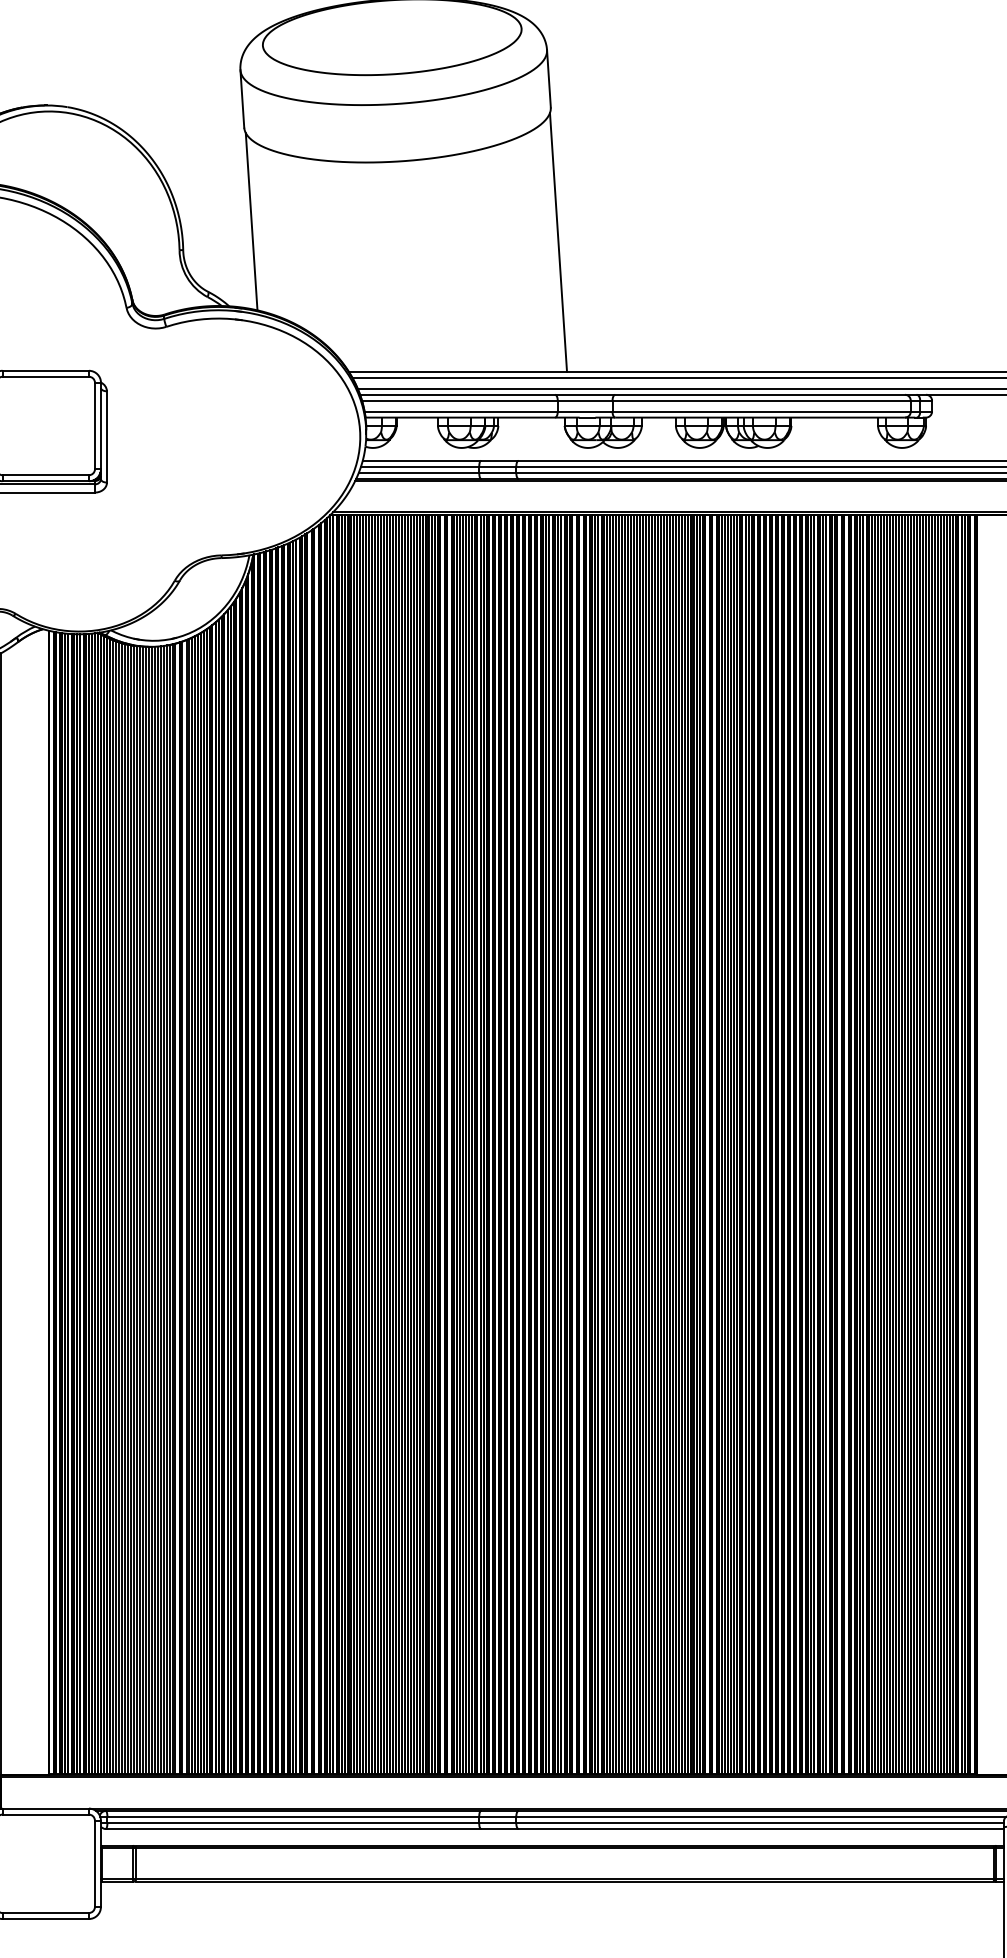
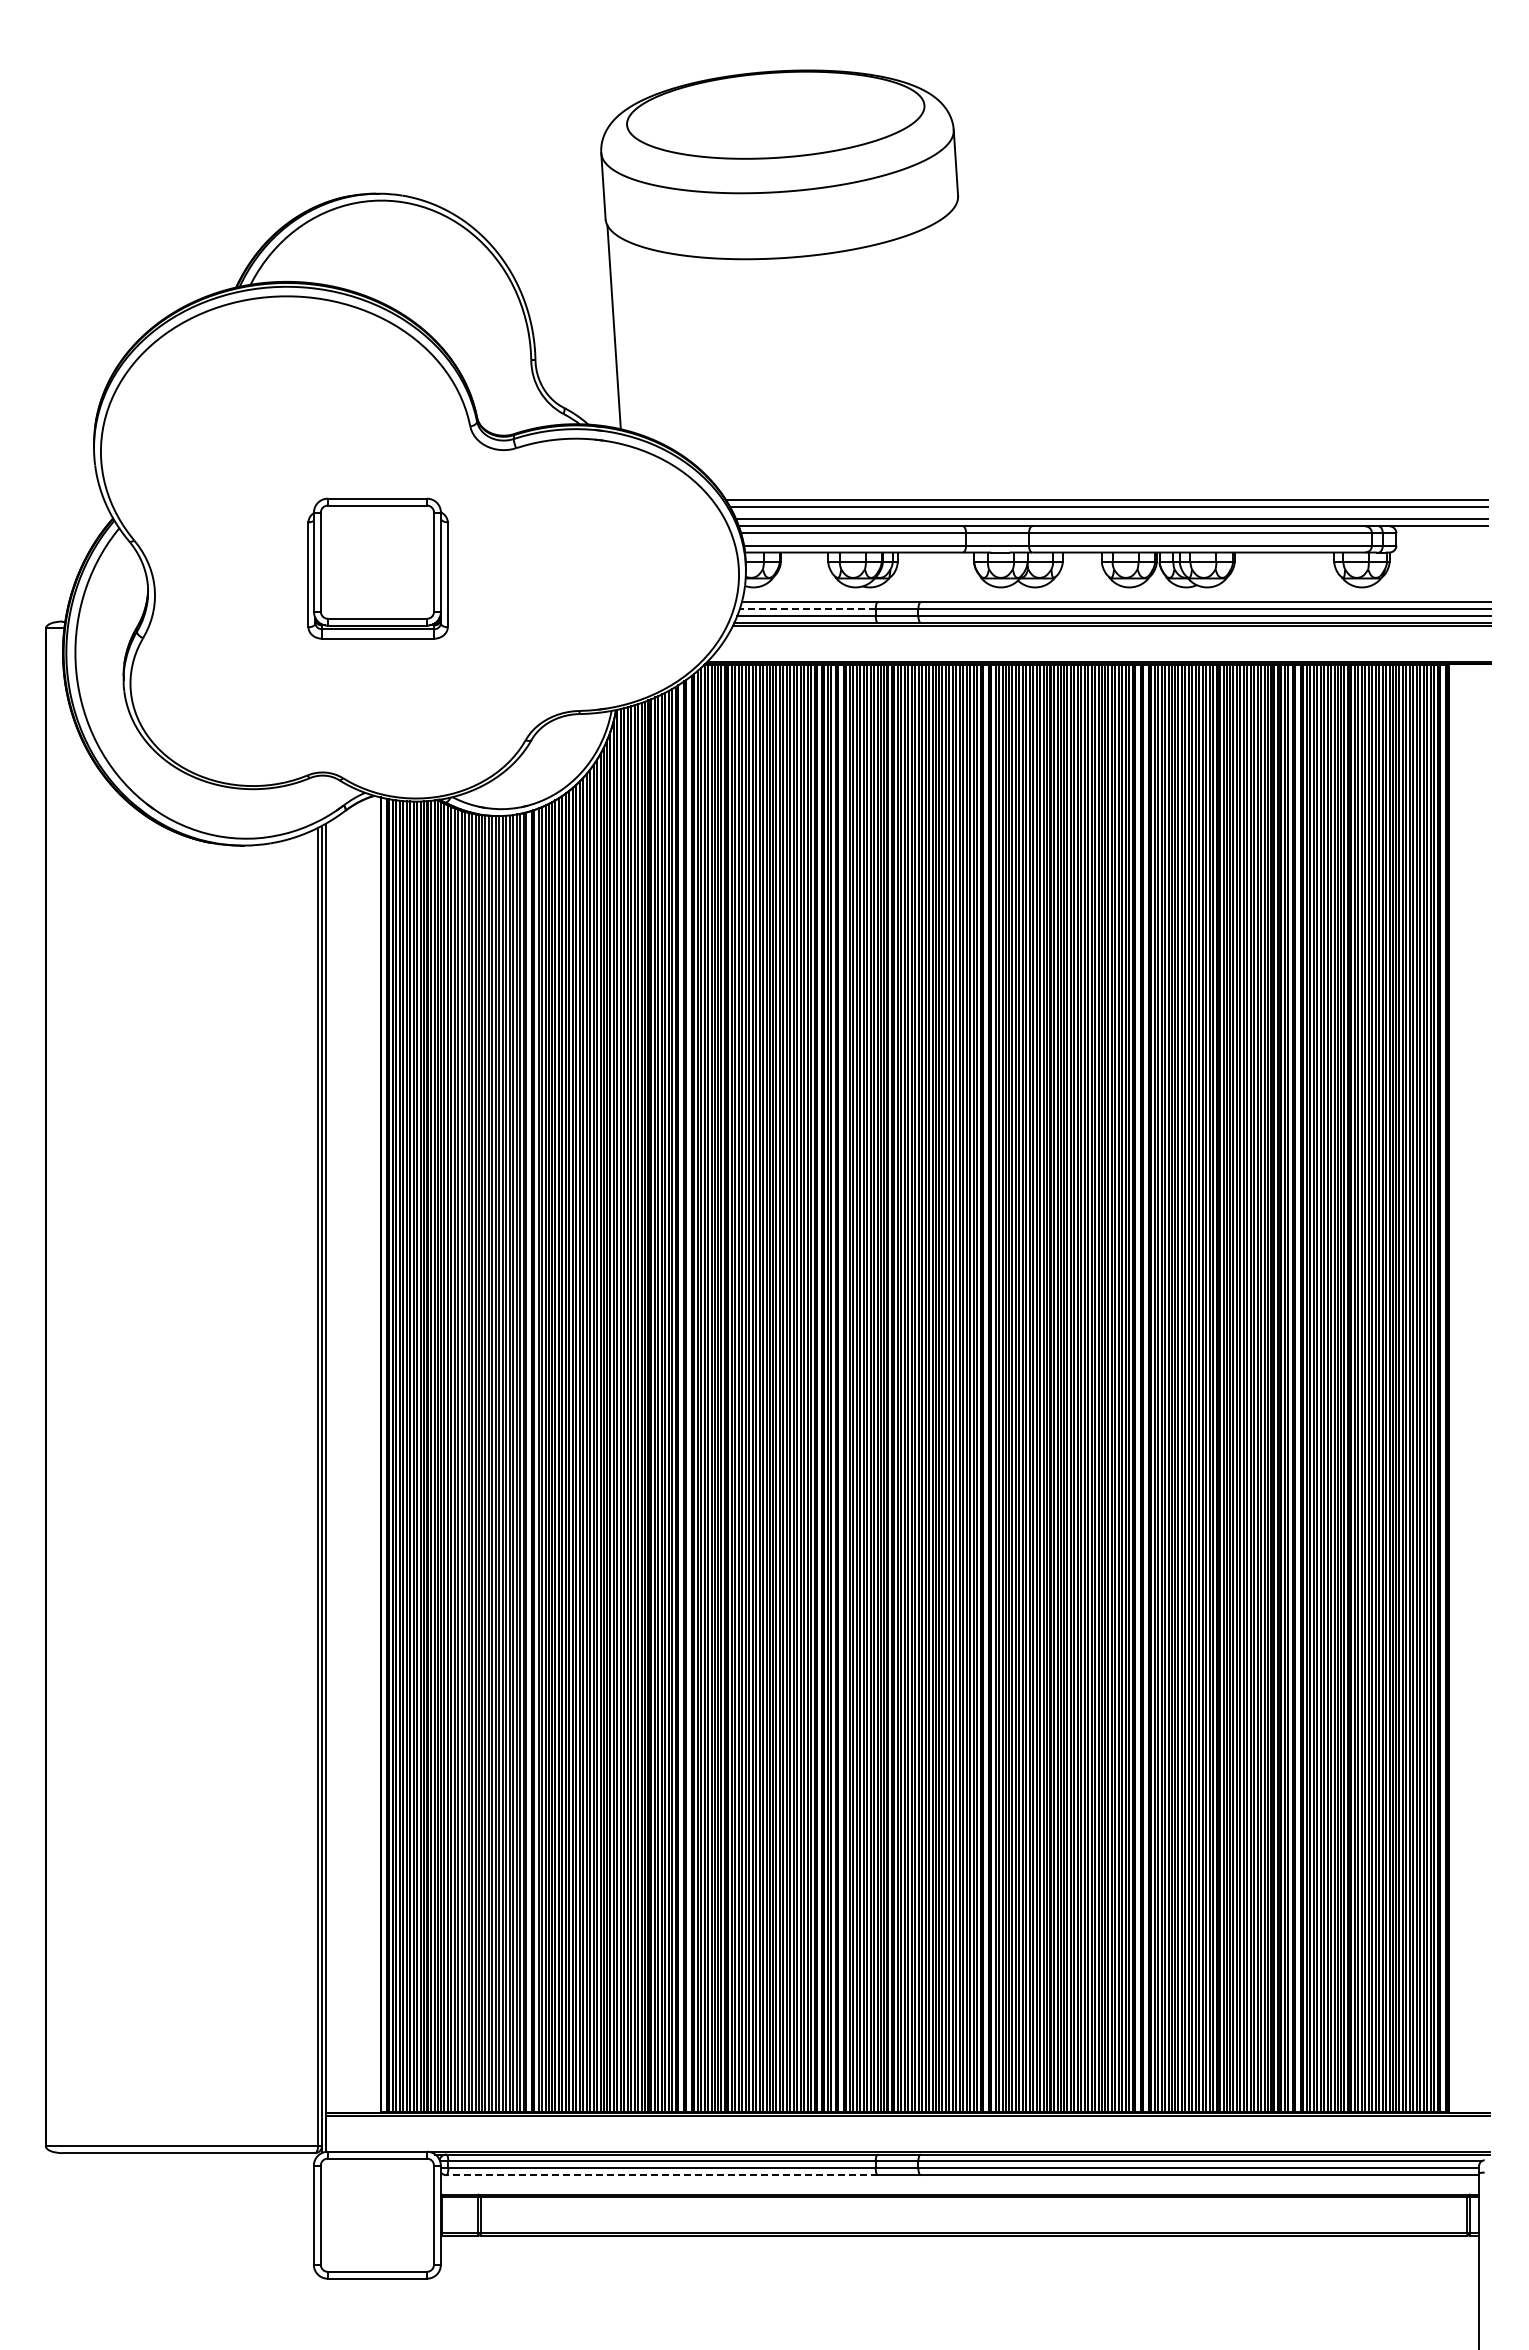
line: (558, 242) -> (966, 351), removed
line: (419, 467) -> (807, 609), solid -> dashed
line: (293, 1829) -> (662, 2175), solid -> dashed

